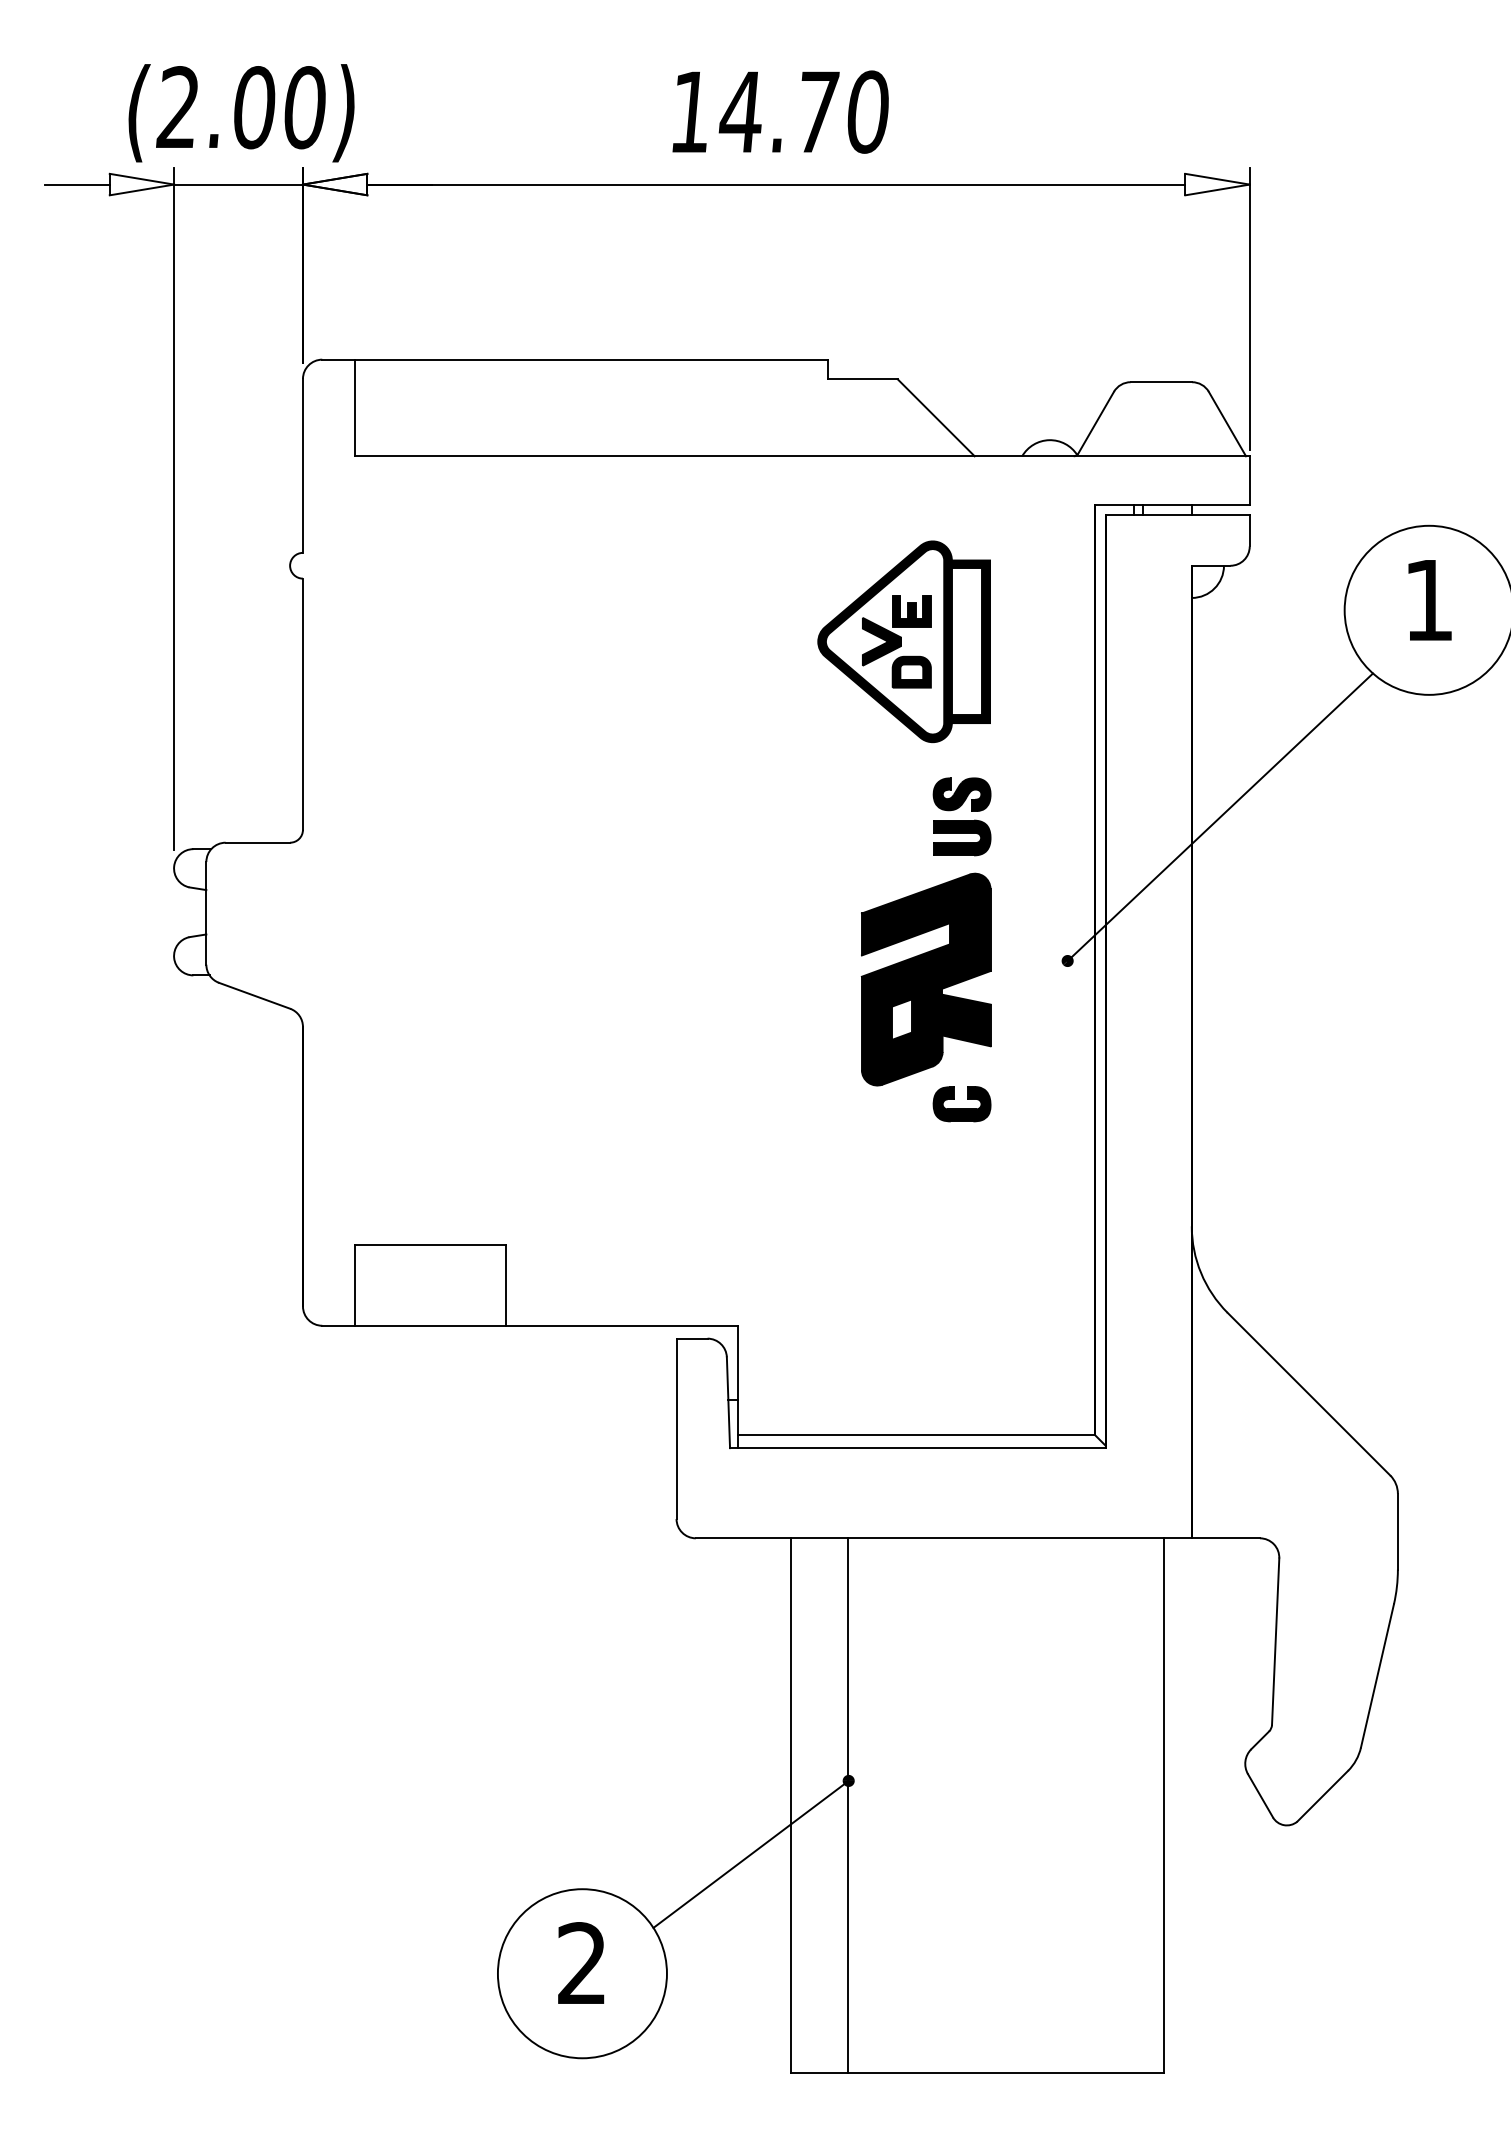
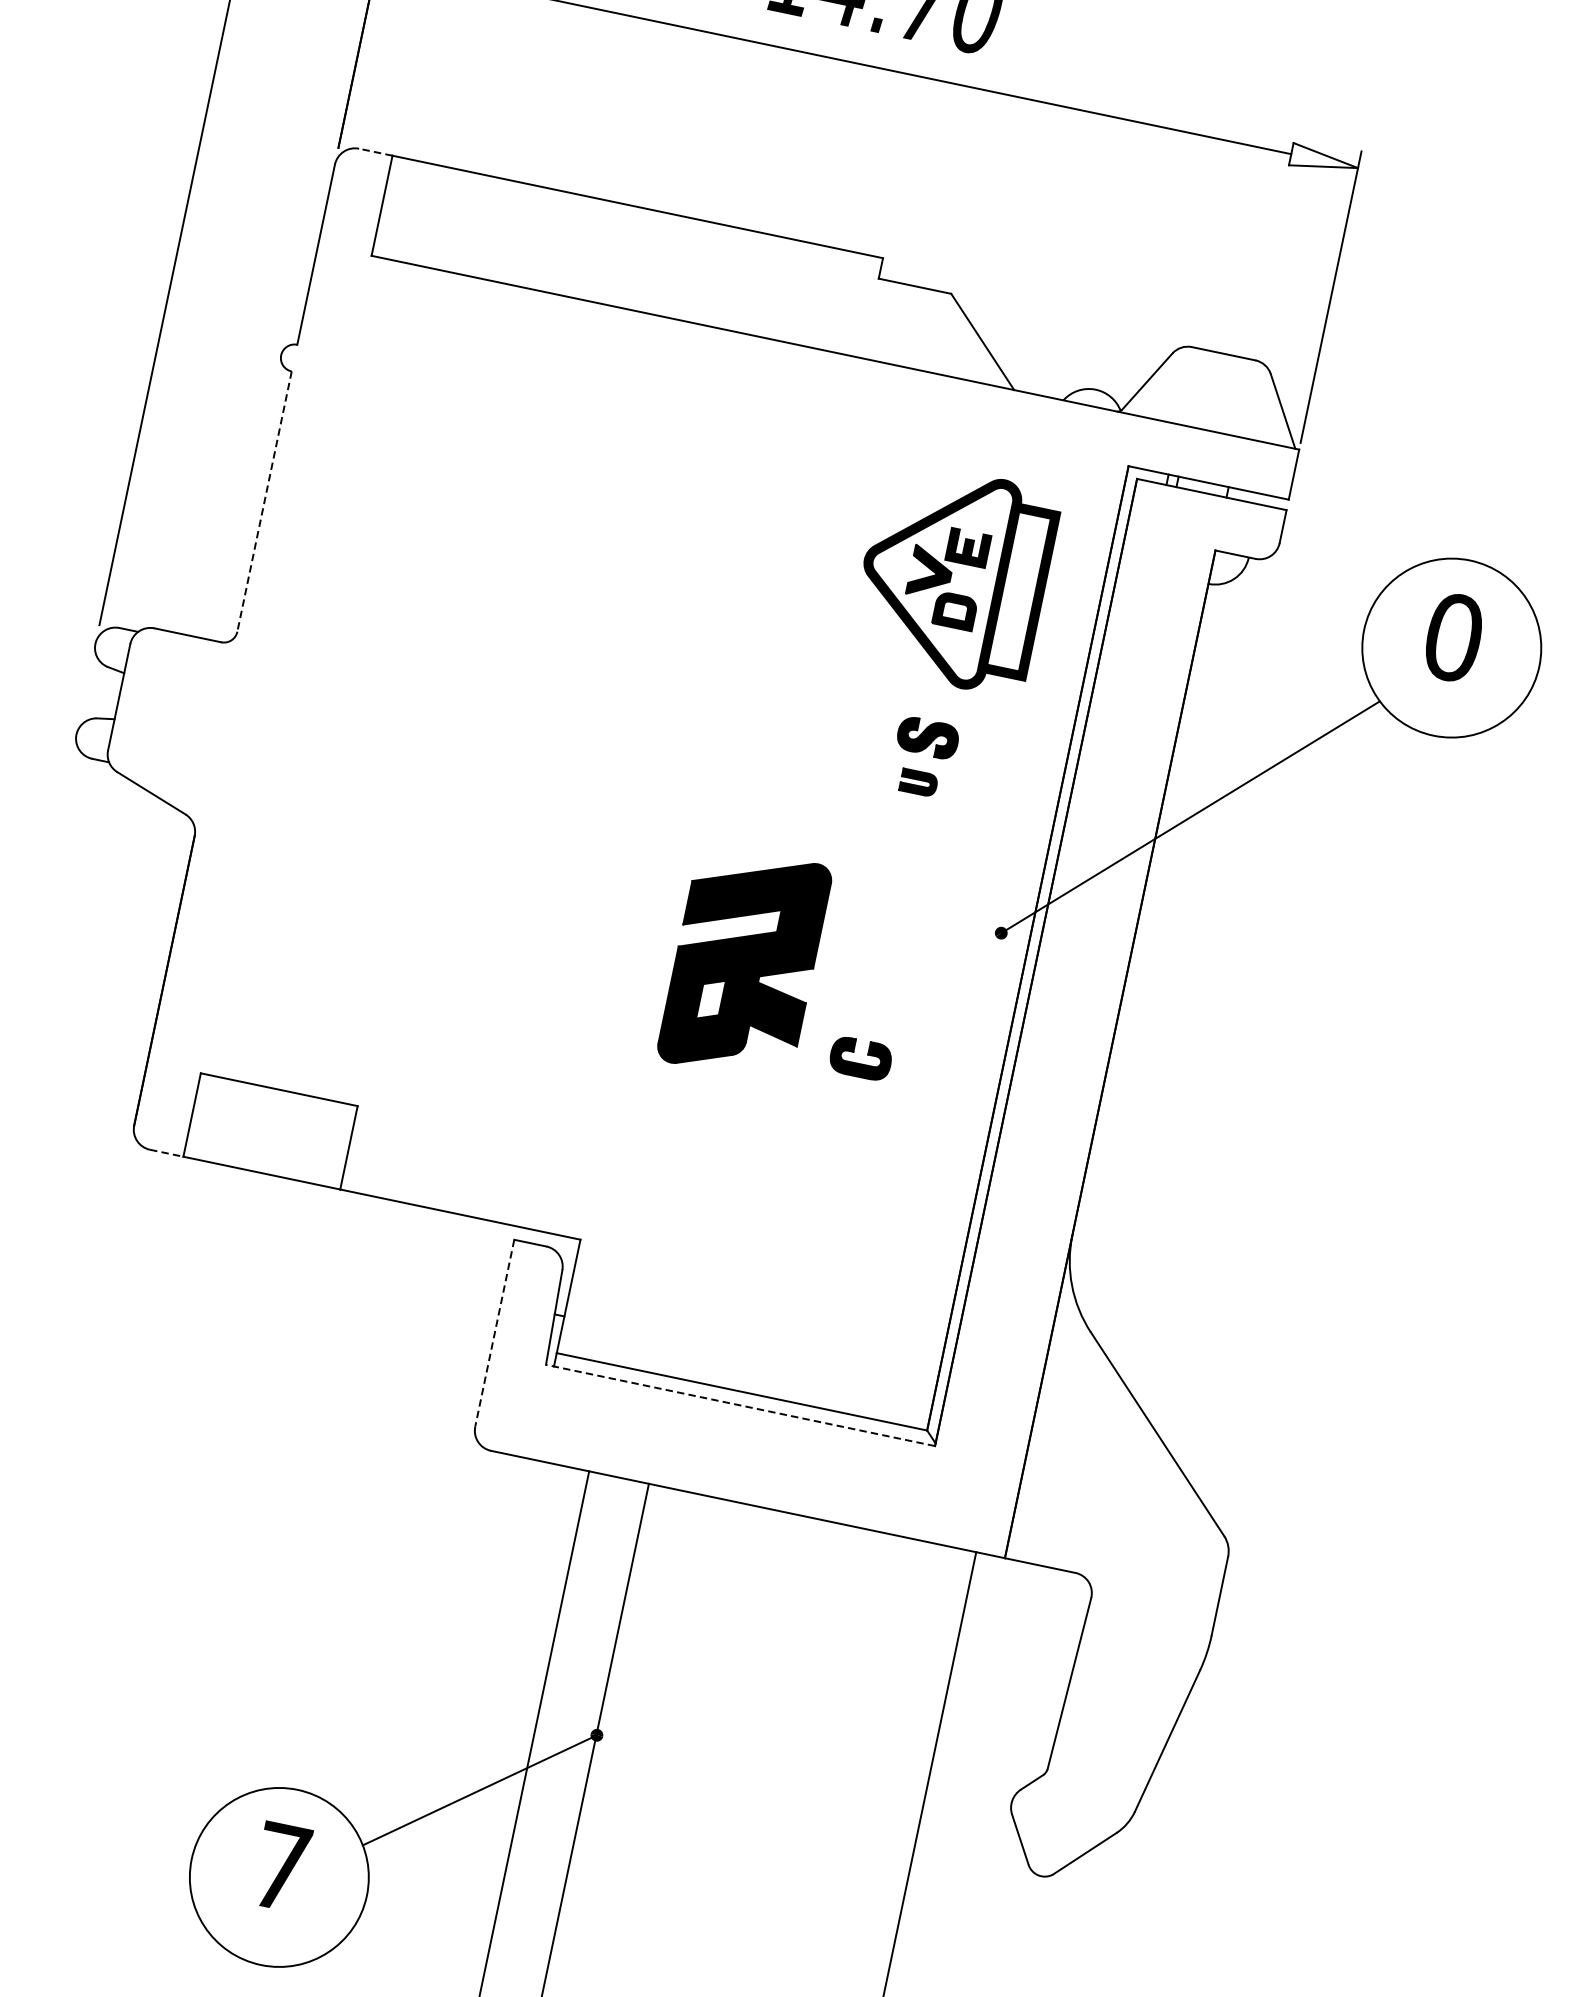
line: (337, 359) -> (374, 151), solid -> dashed
text: (1429, 599) -> (1454, 636), 1 -> 0
part: (903, 641) -> (953, 577), moved
line: (302, 704) -> (264, 501), solid -> dashed
part: (962, 837) -> (919, 782), size x0.6
part: (925, 979) -> (743, 963), moved
line: (338, 1325) -> (166, 1152), solid -> dashed
line: (676, 1429) -> (494, 1333), solid -> dashed
line: (917, 1448) -> (740, 1405), solid -> dashed
text: (581, 1962) -> (280, 1865), 2 -> 7

